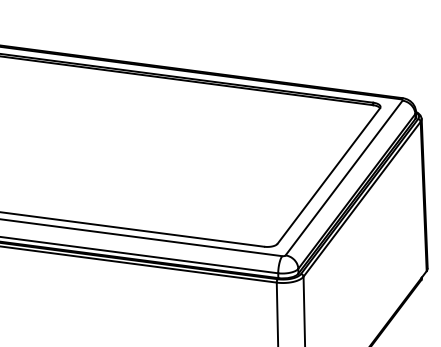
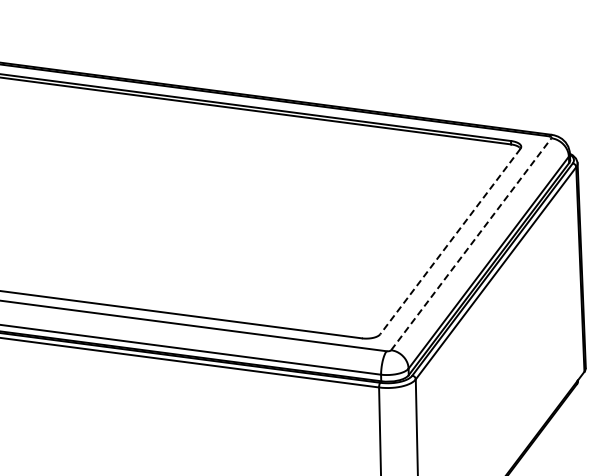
line: (328, 176) -> (450, 241), solid -> dashed
line: (344, 178) -> (471, 244), solid -> dashed

